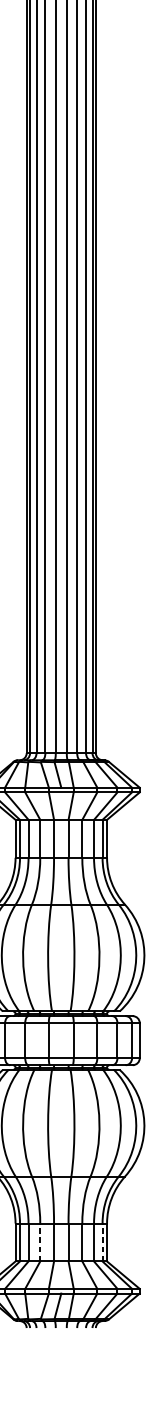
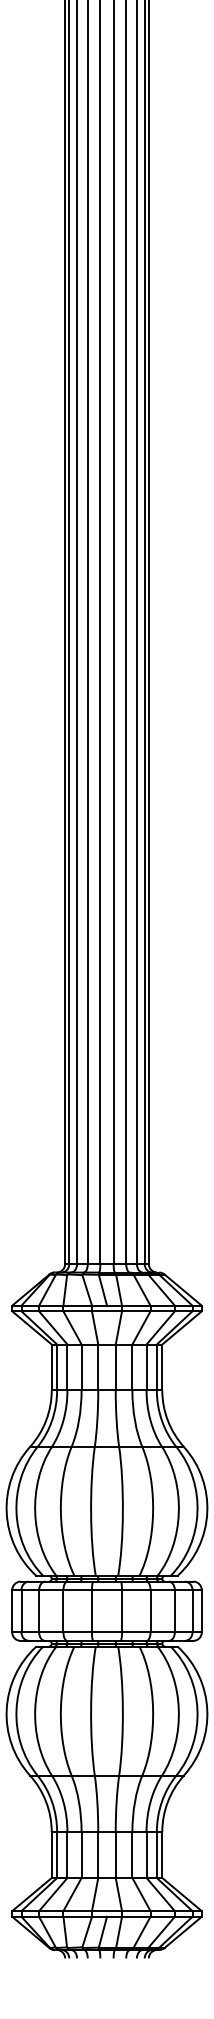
line: (40, 1242) -> (81, 1855), dashed -> solid
line: (102, 1242) -> (156, 1855), dashed -> solid

